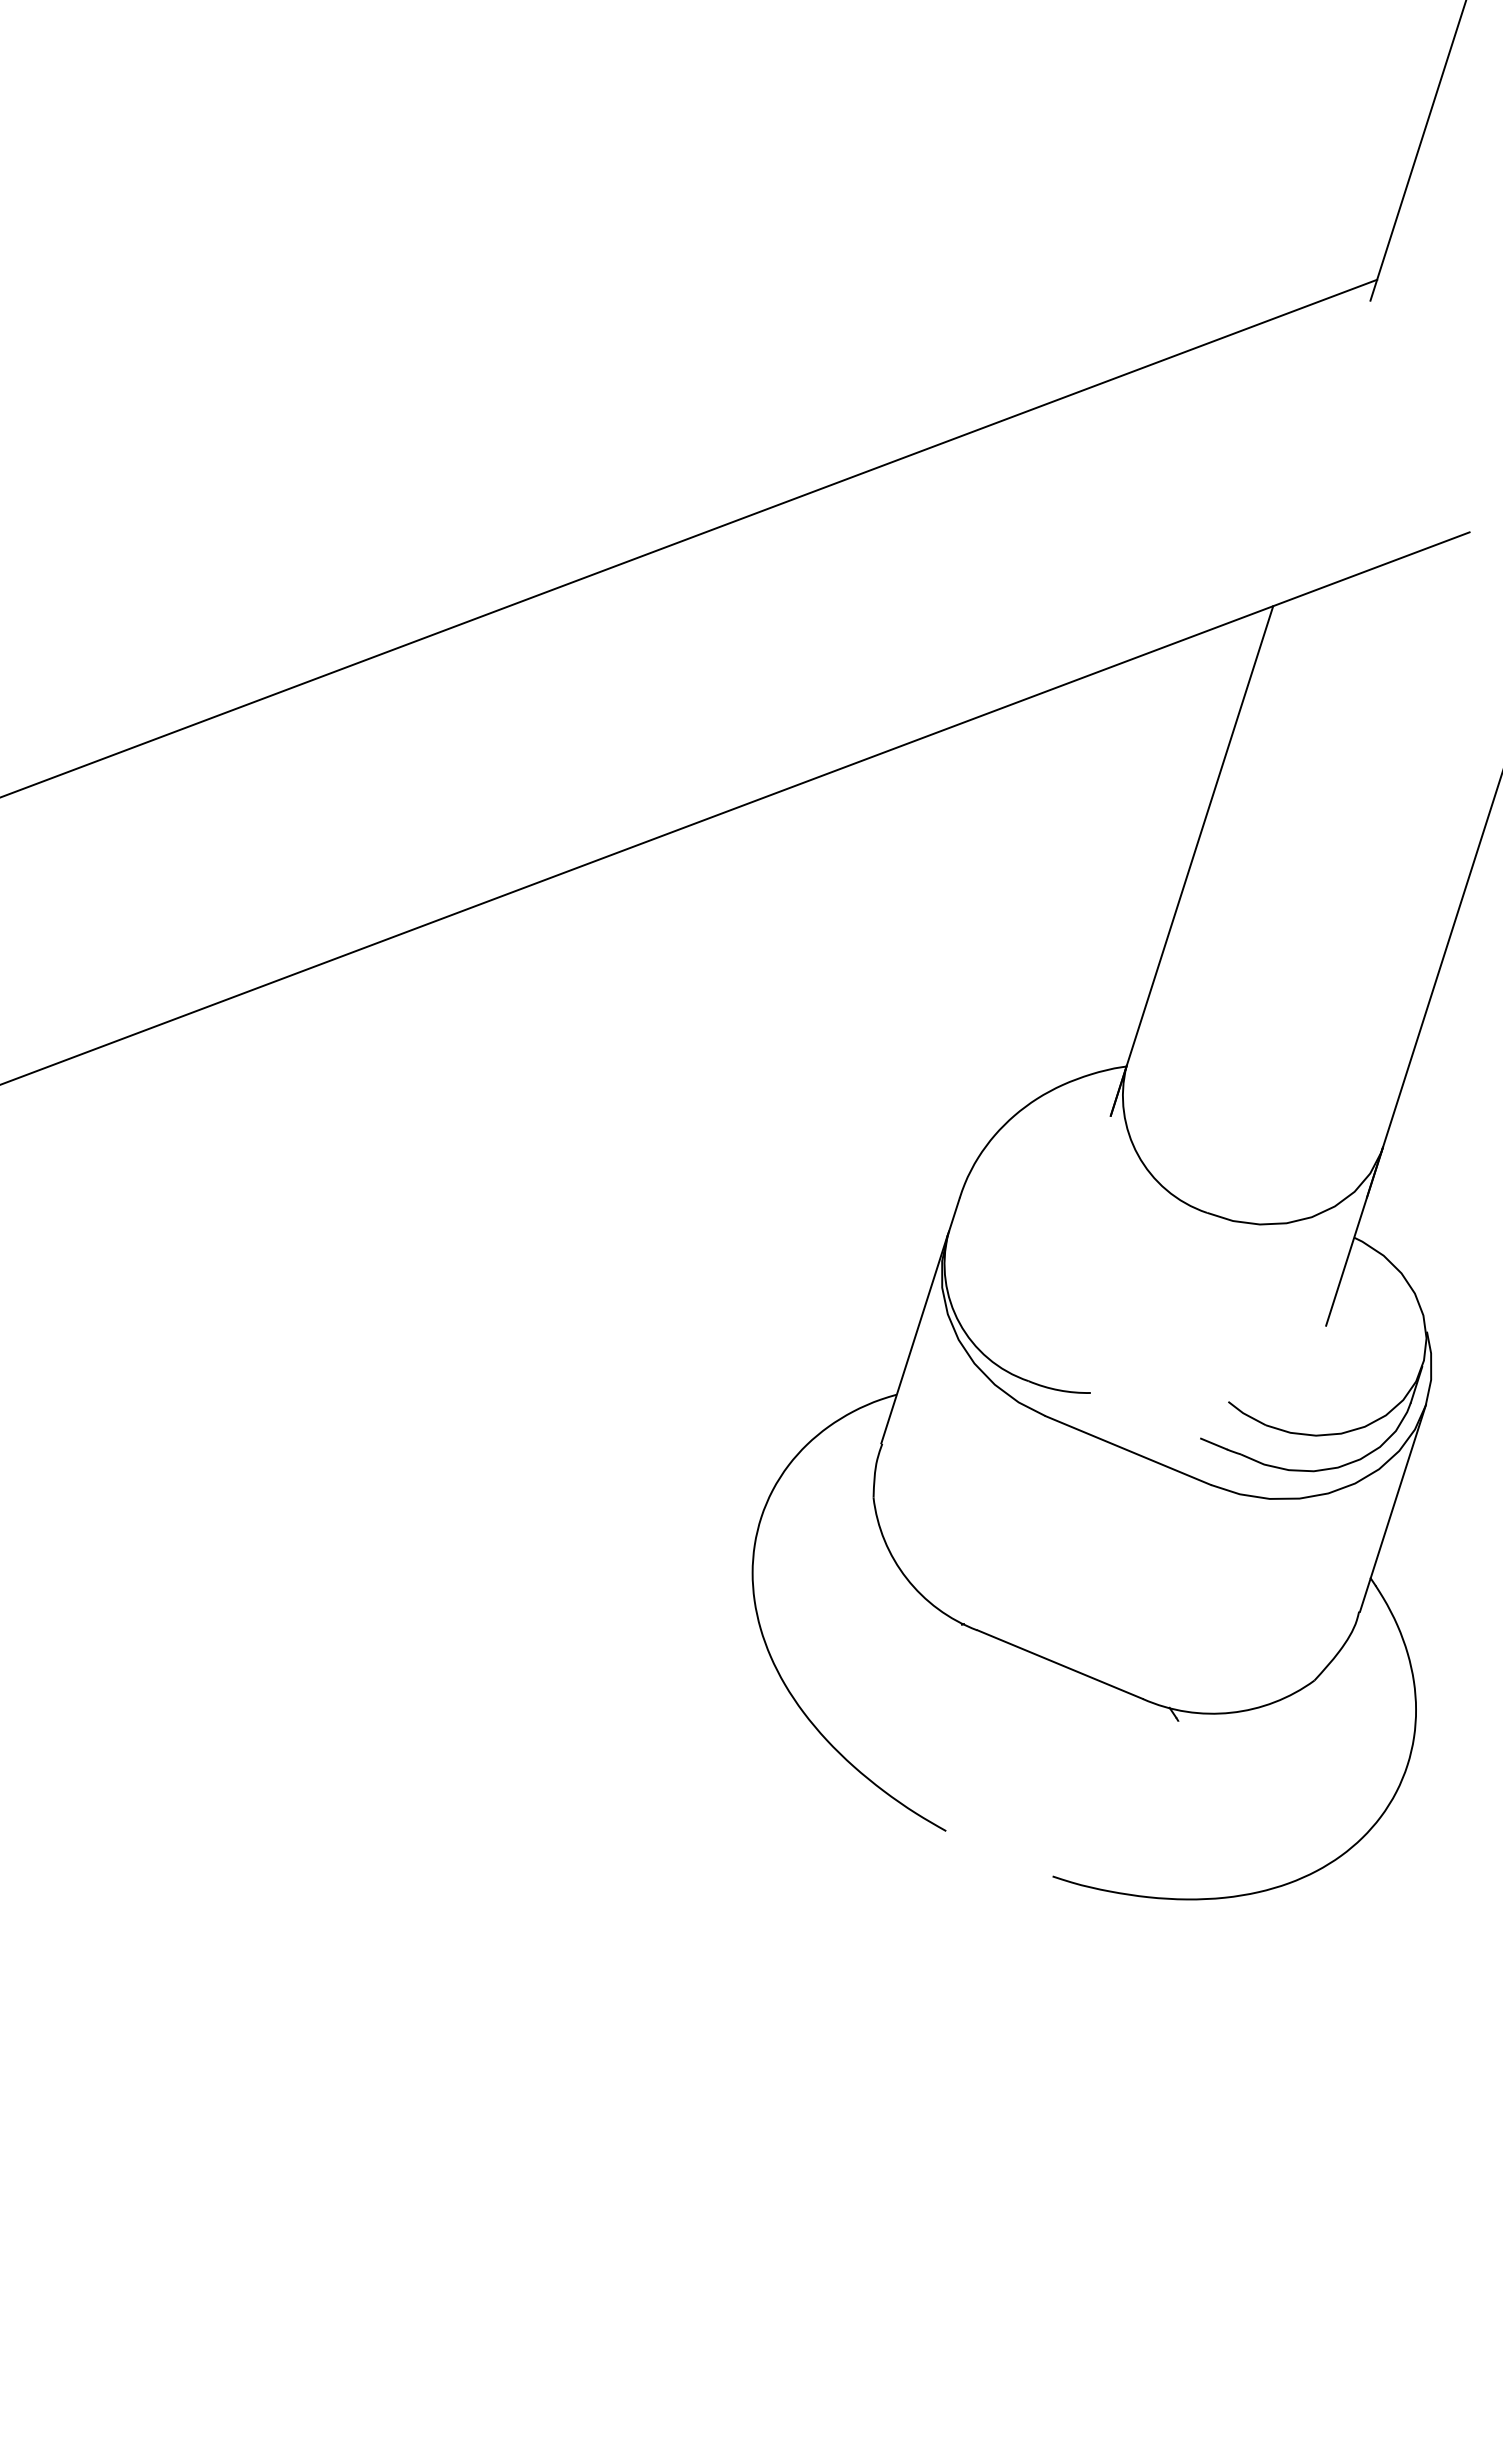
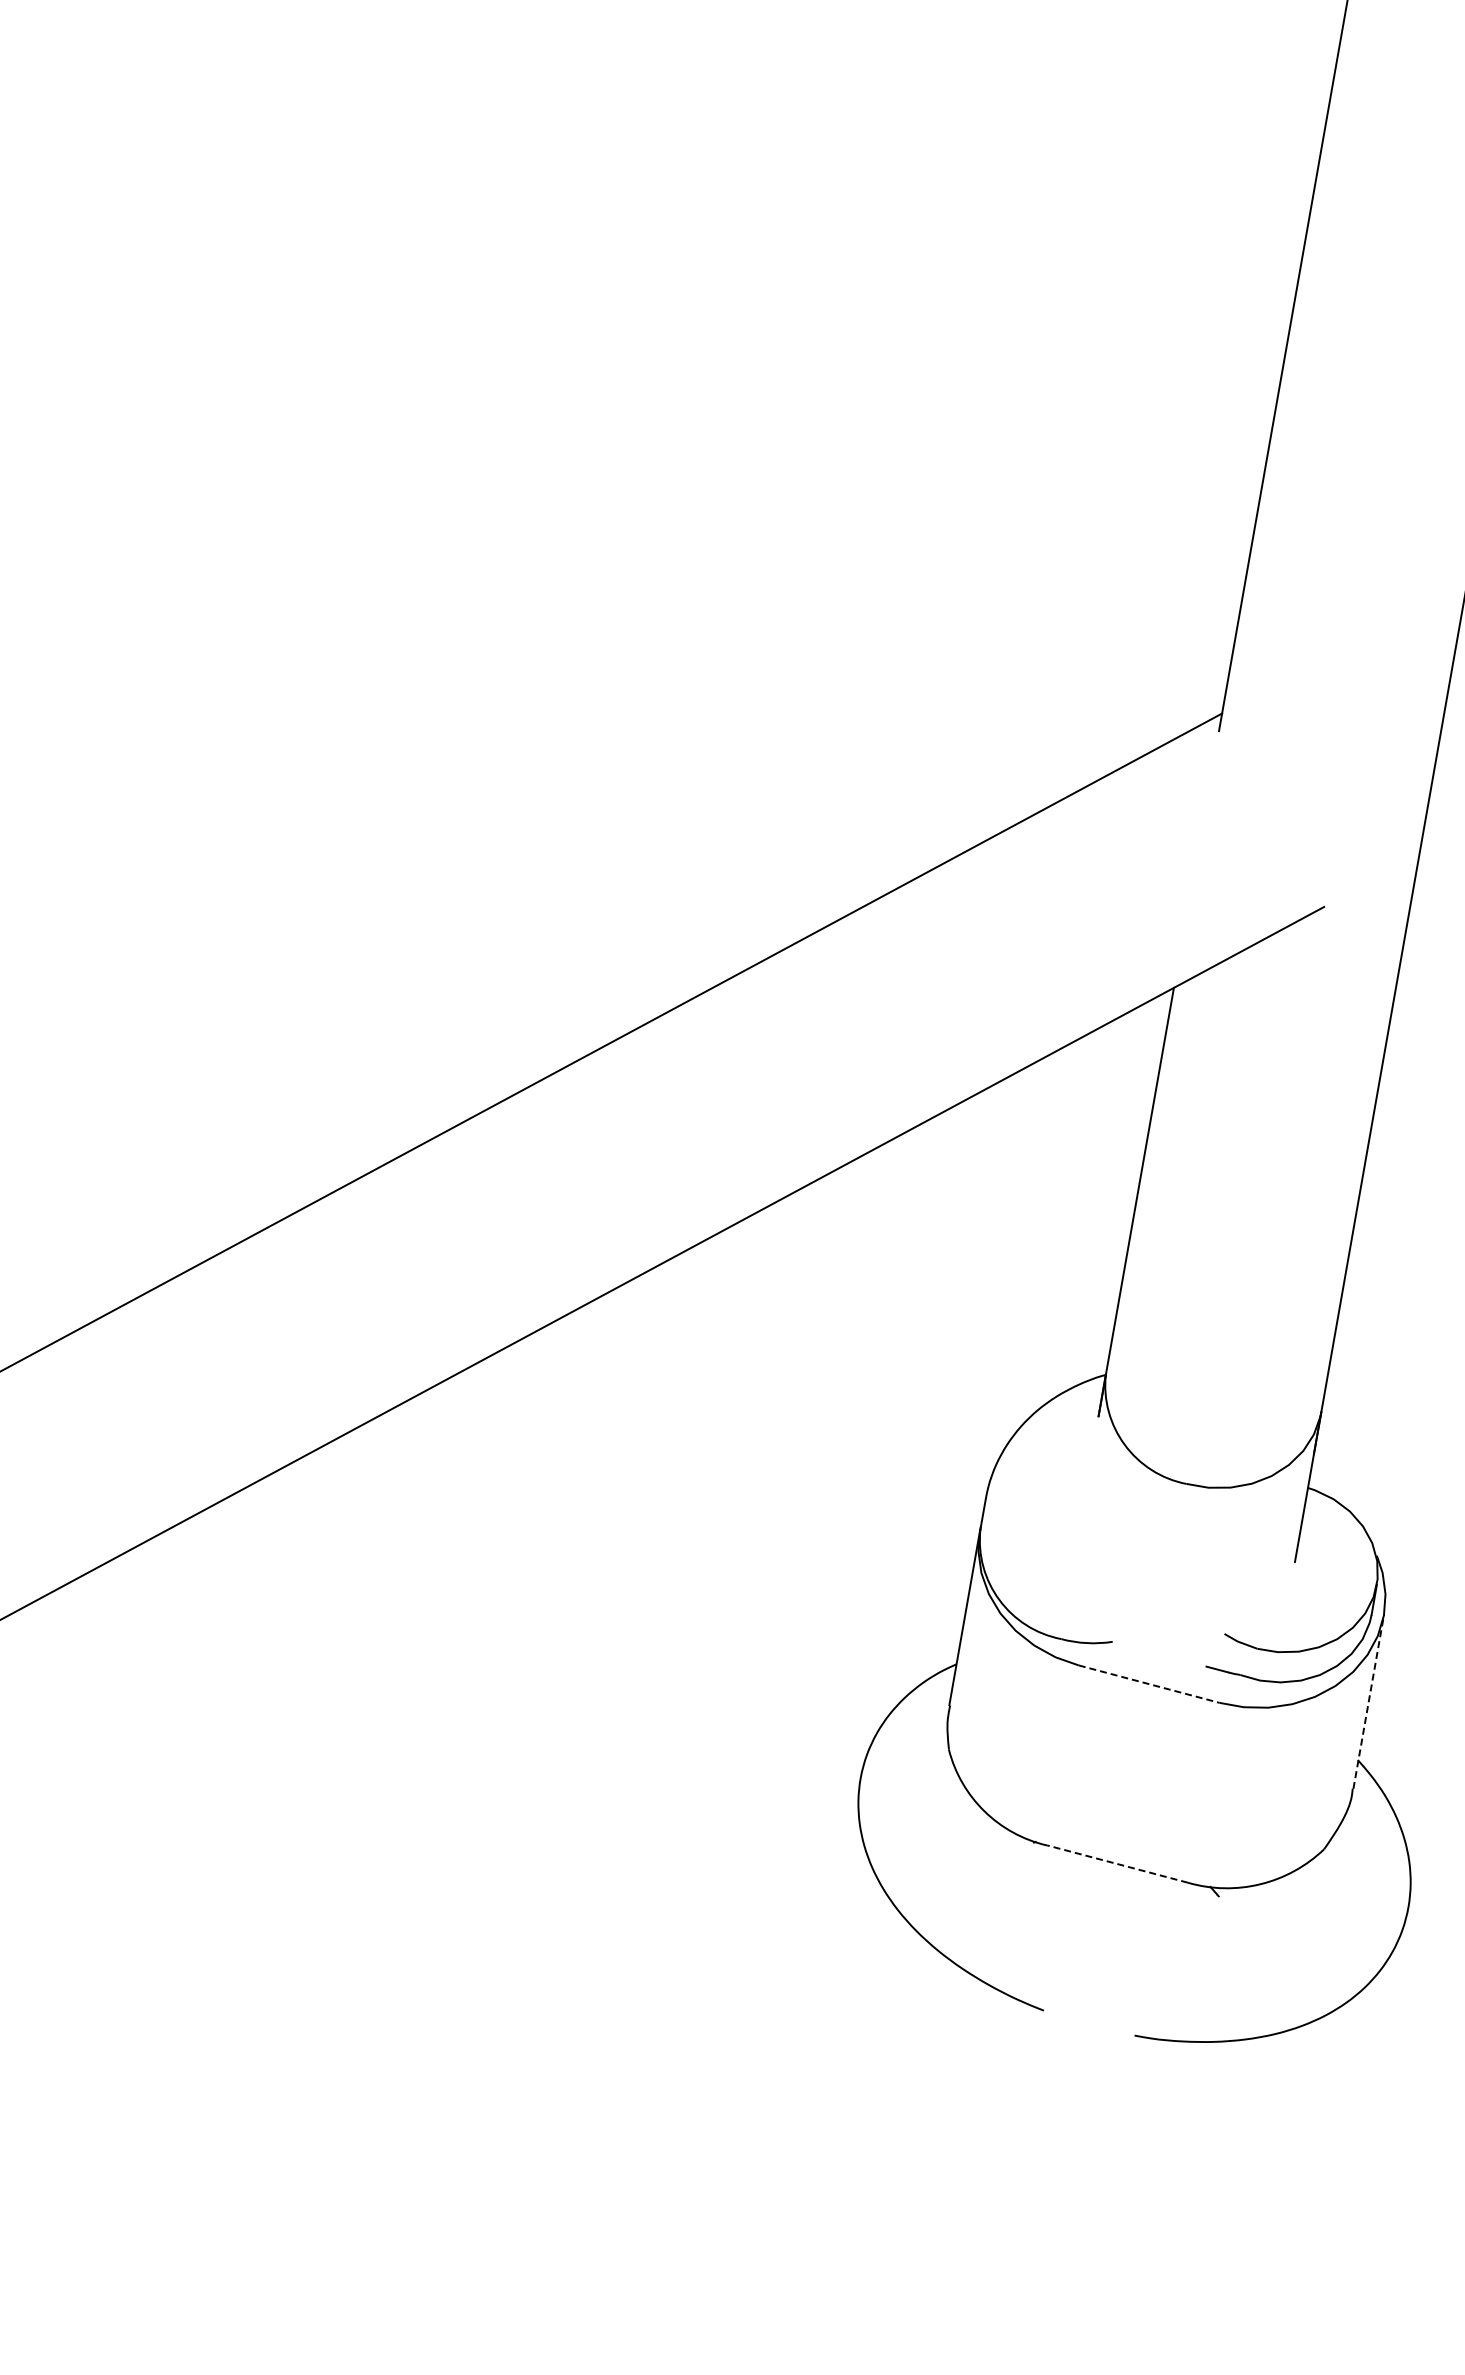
line: (1128, 1451) -> (1149, 1684), solid -> dashed
line: (1392, 1507) -> (1368, 1701), solid -> dashed
line: (1060, 1665) -> (1117, 1864), solid -> dashed

